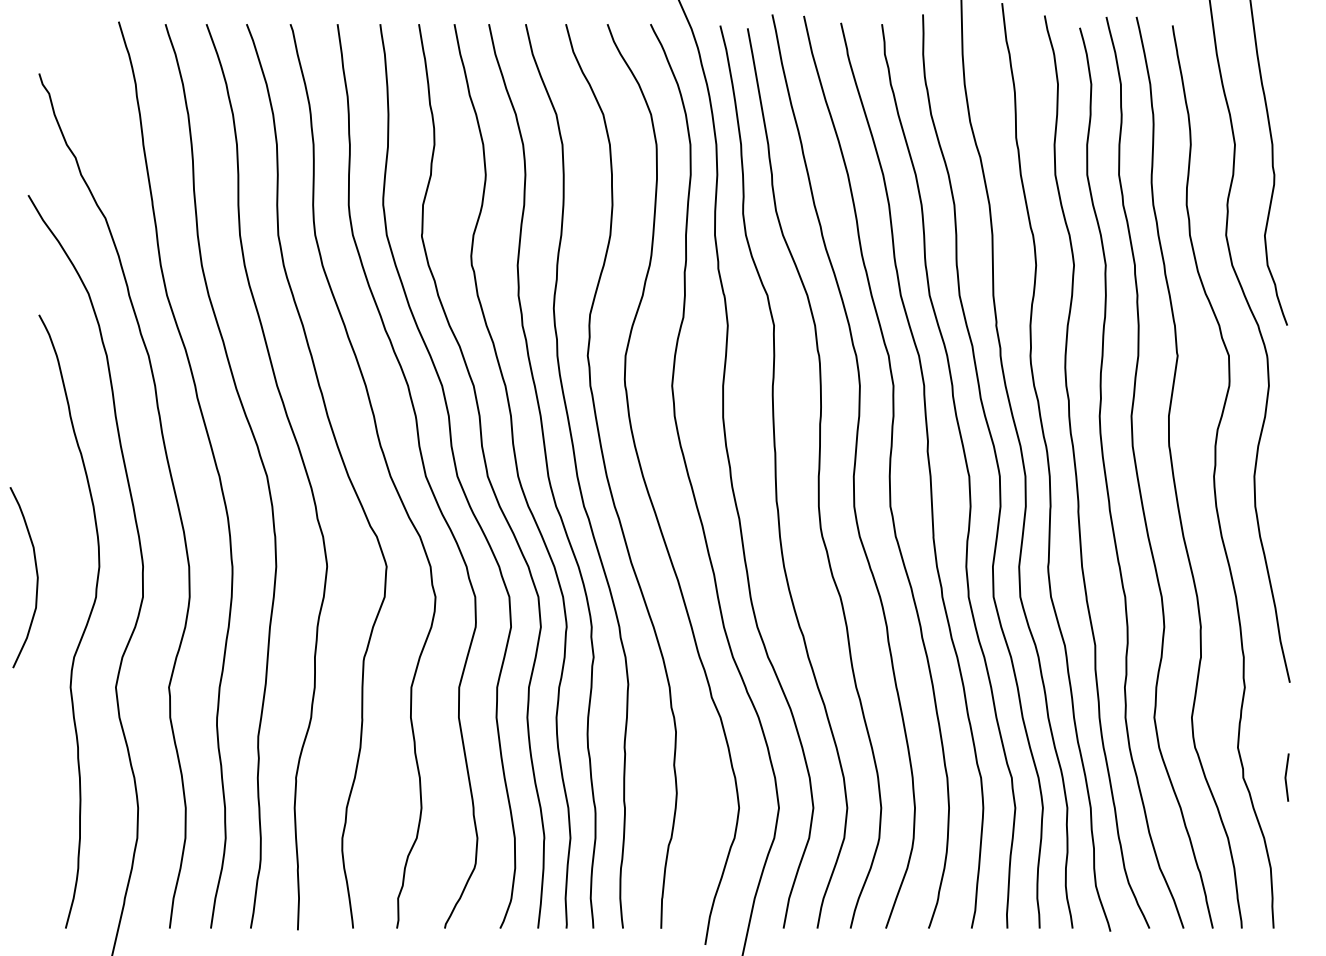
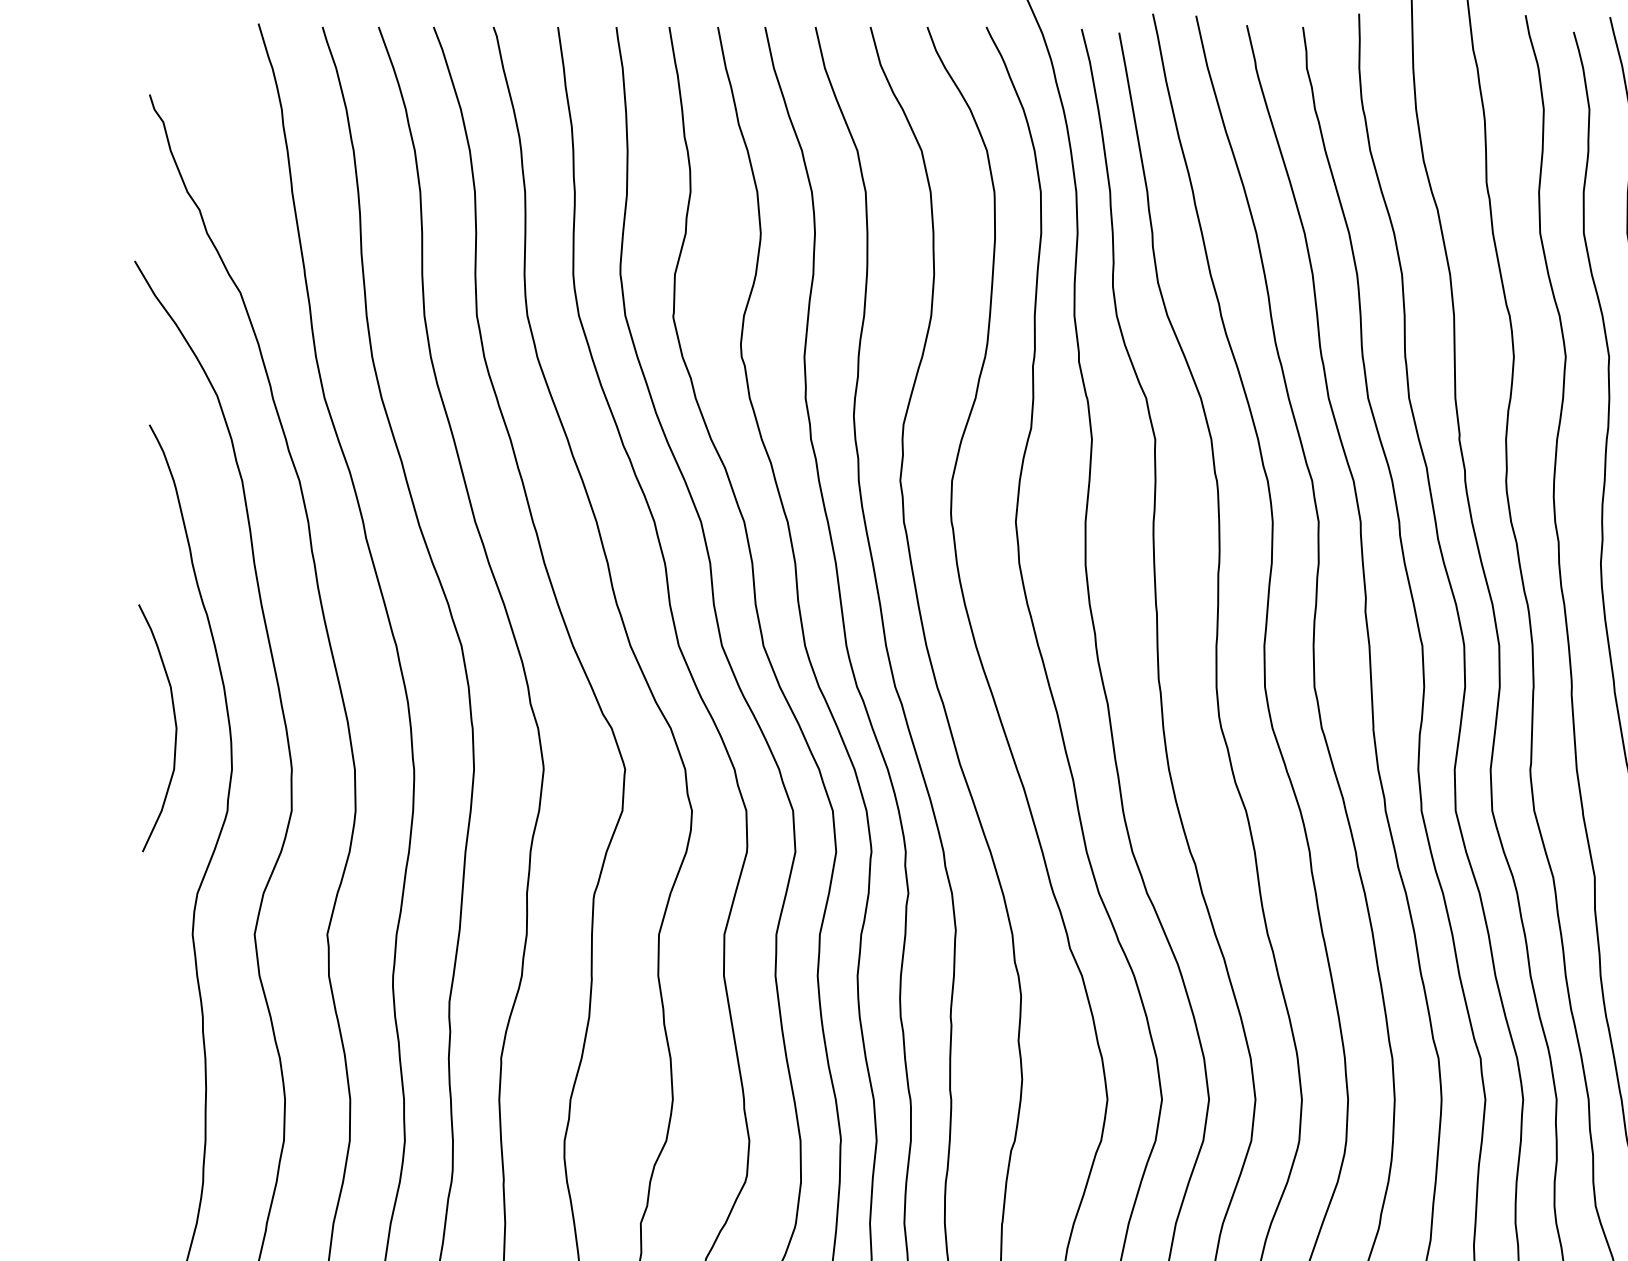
curve: (36, 577) -> (174, 728), moved

